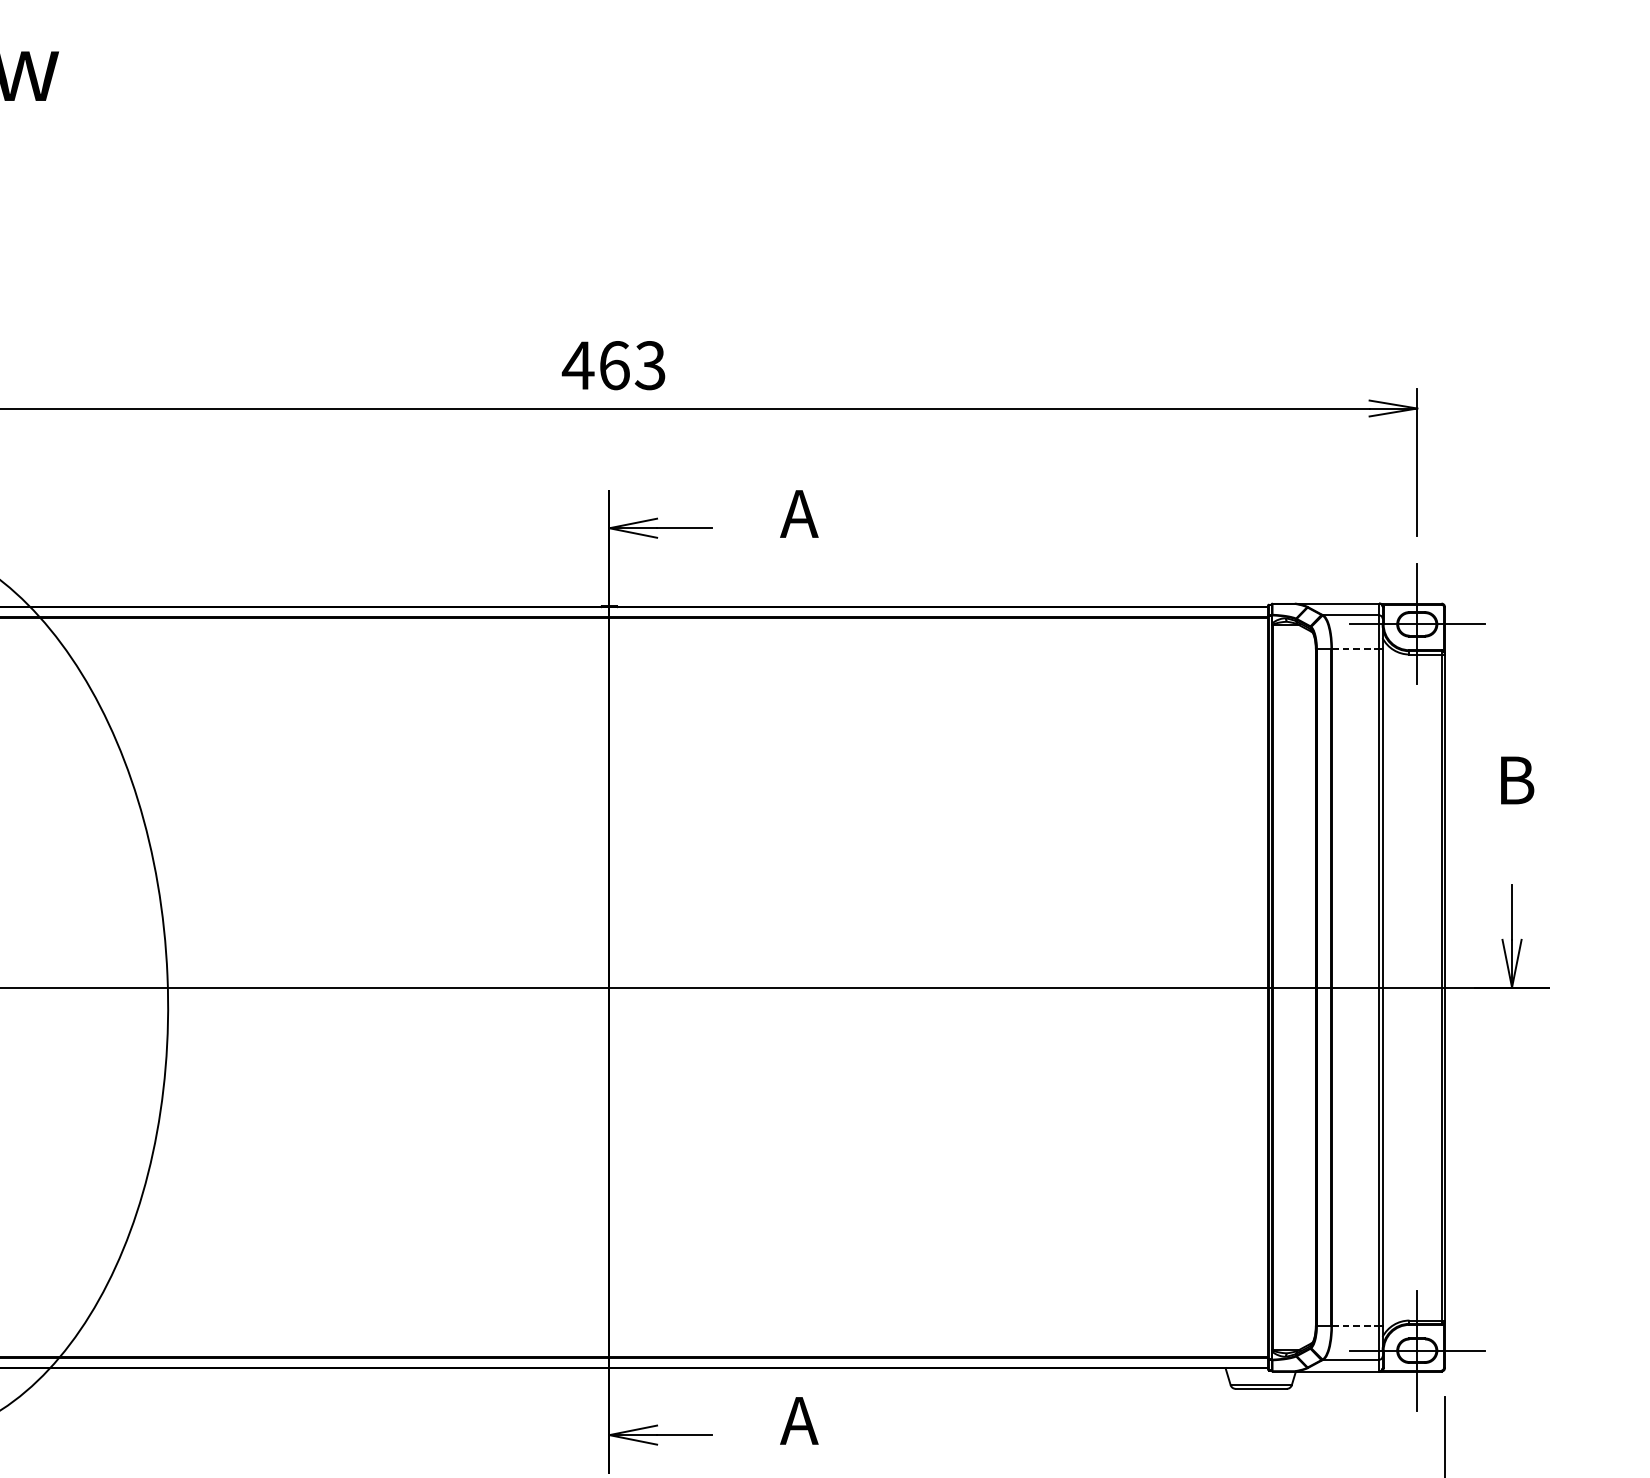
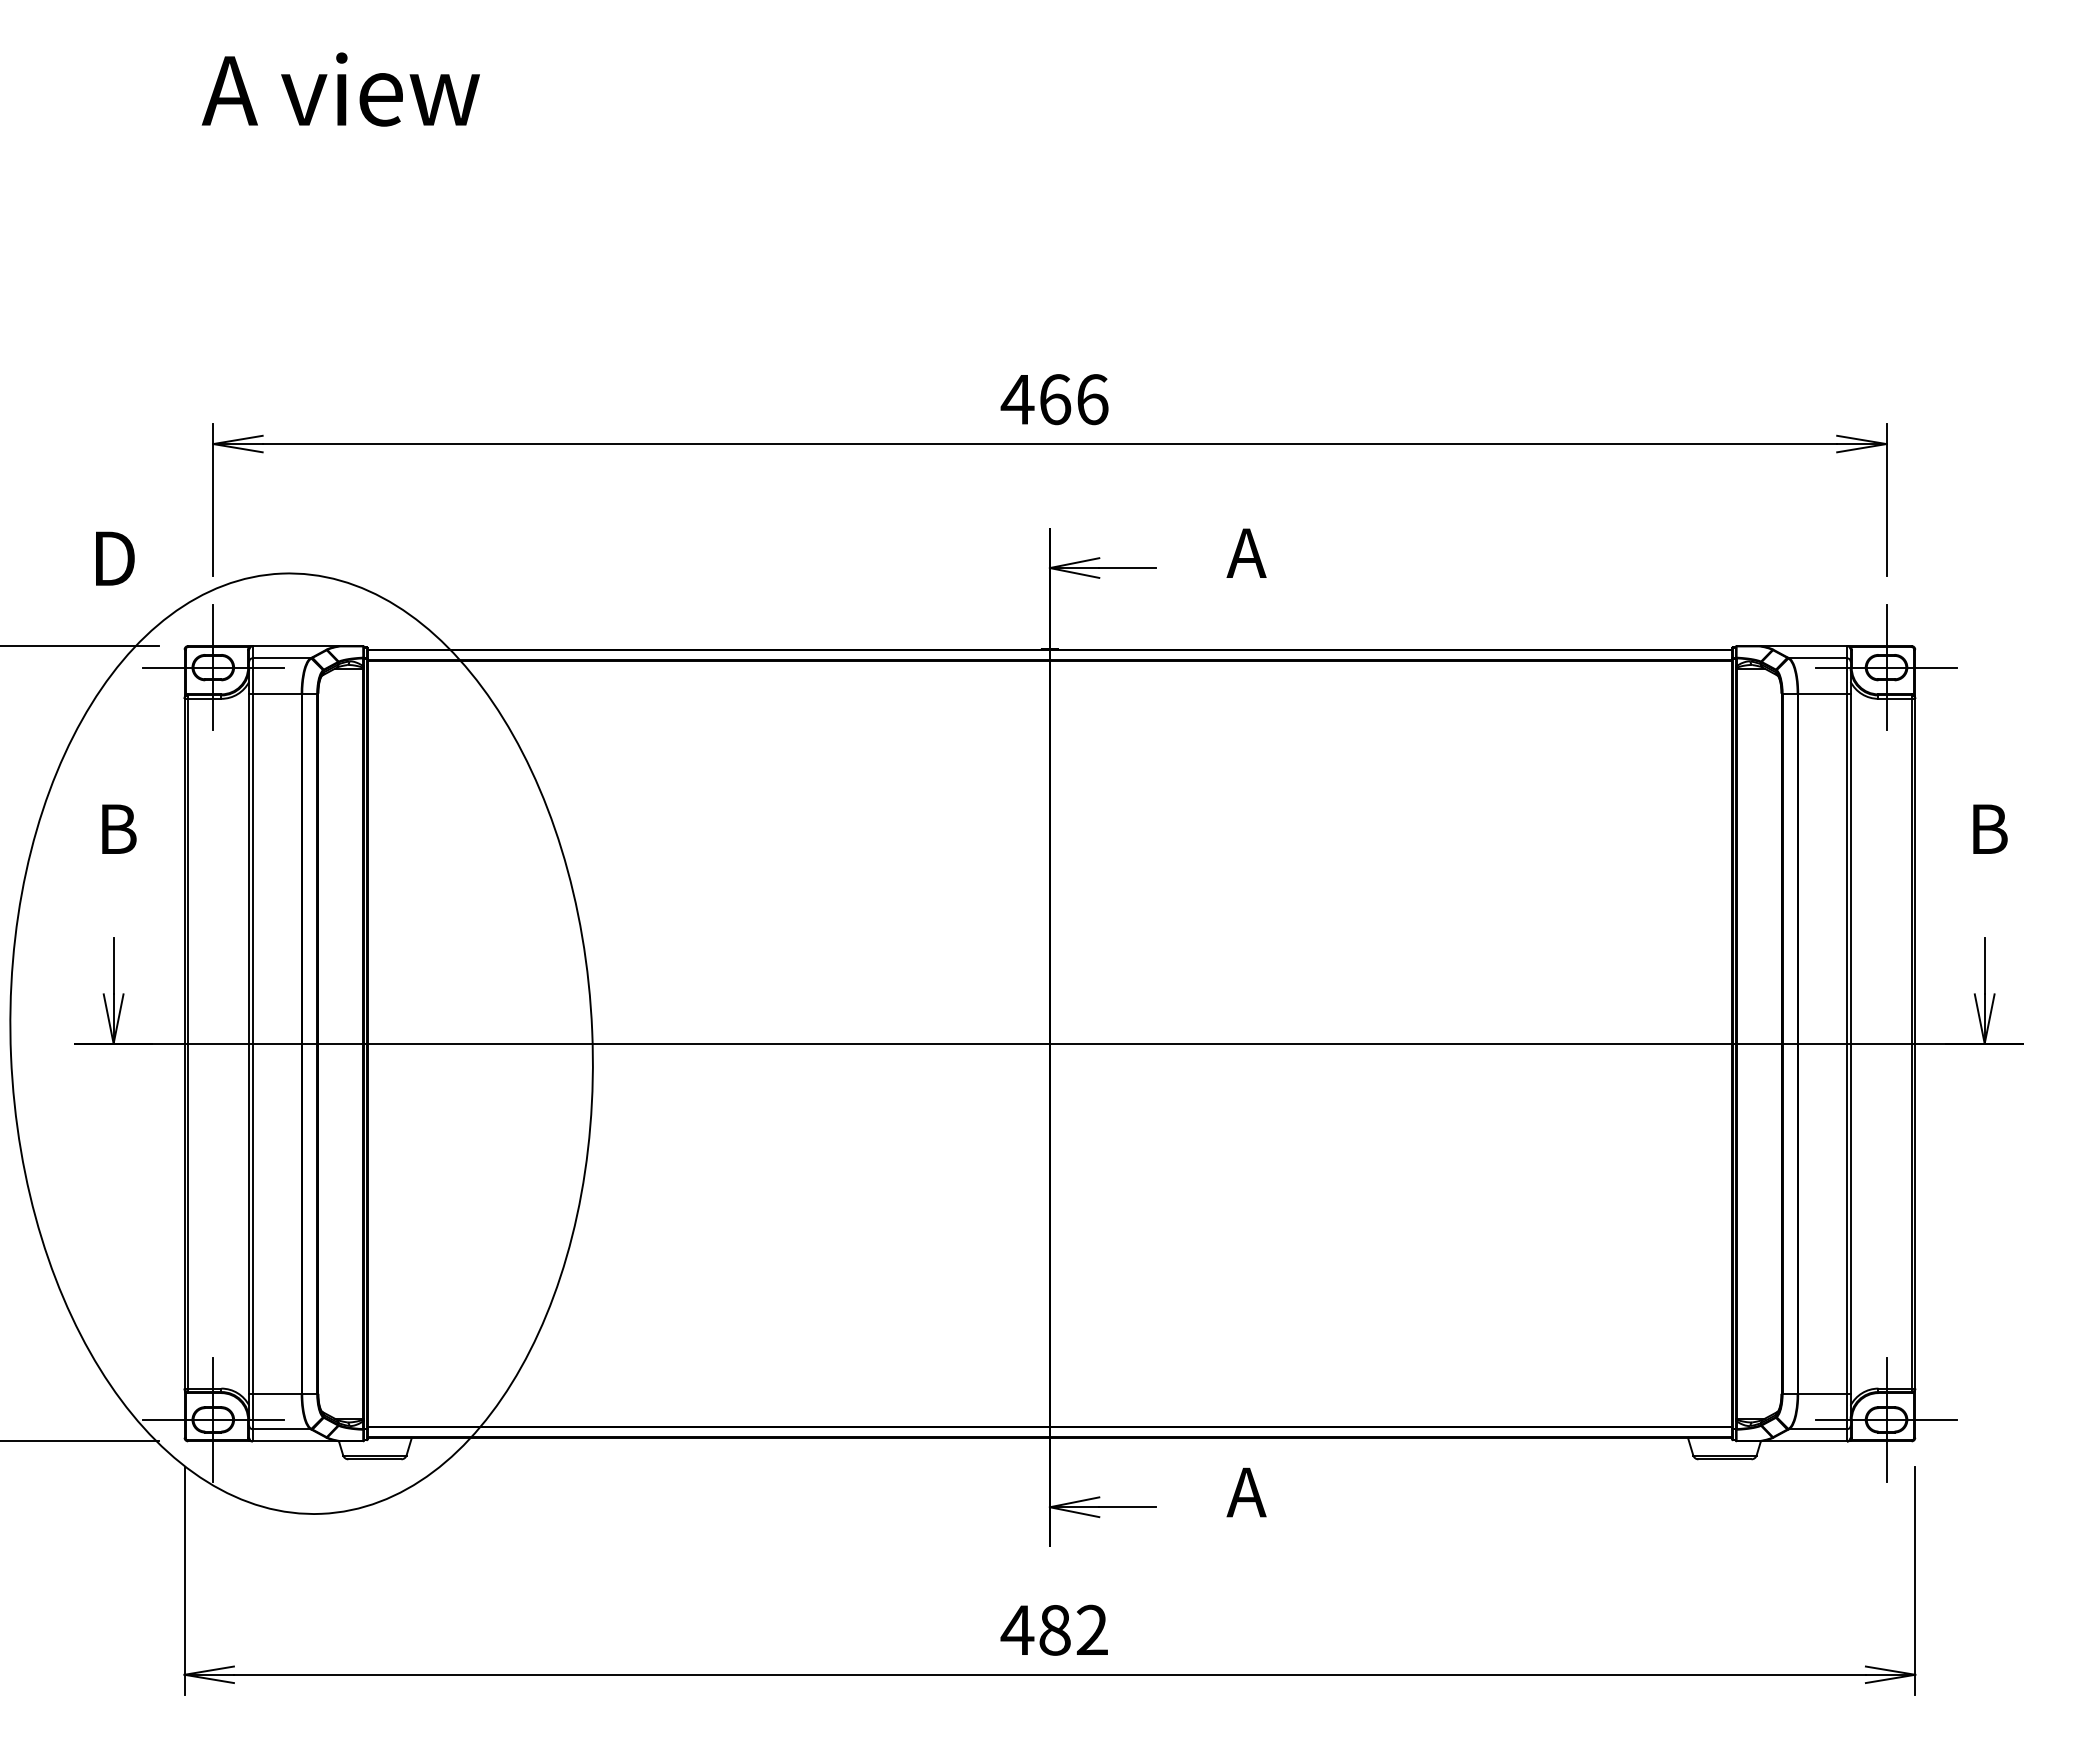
text: (650, 365) -> (1092, 399), 463 -> 466
line: (1356, 649) -> (1823, 693), dashed -> solid
line: (1356, 1325) -> (1823, 1393), dashed -> solid

